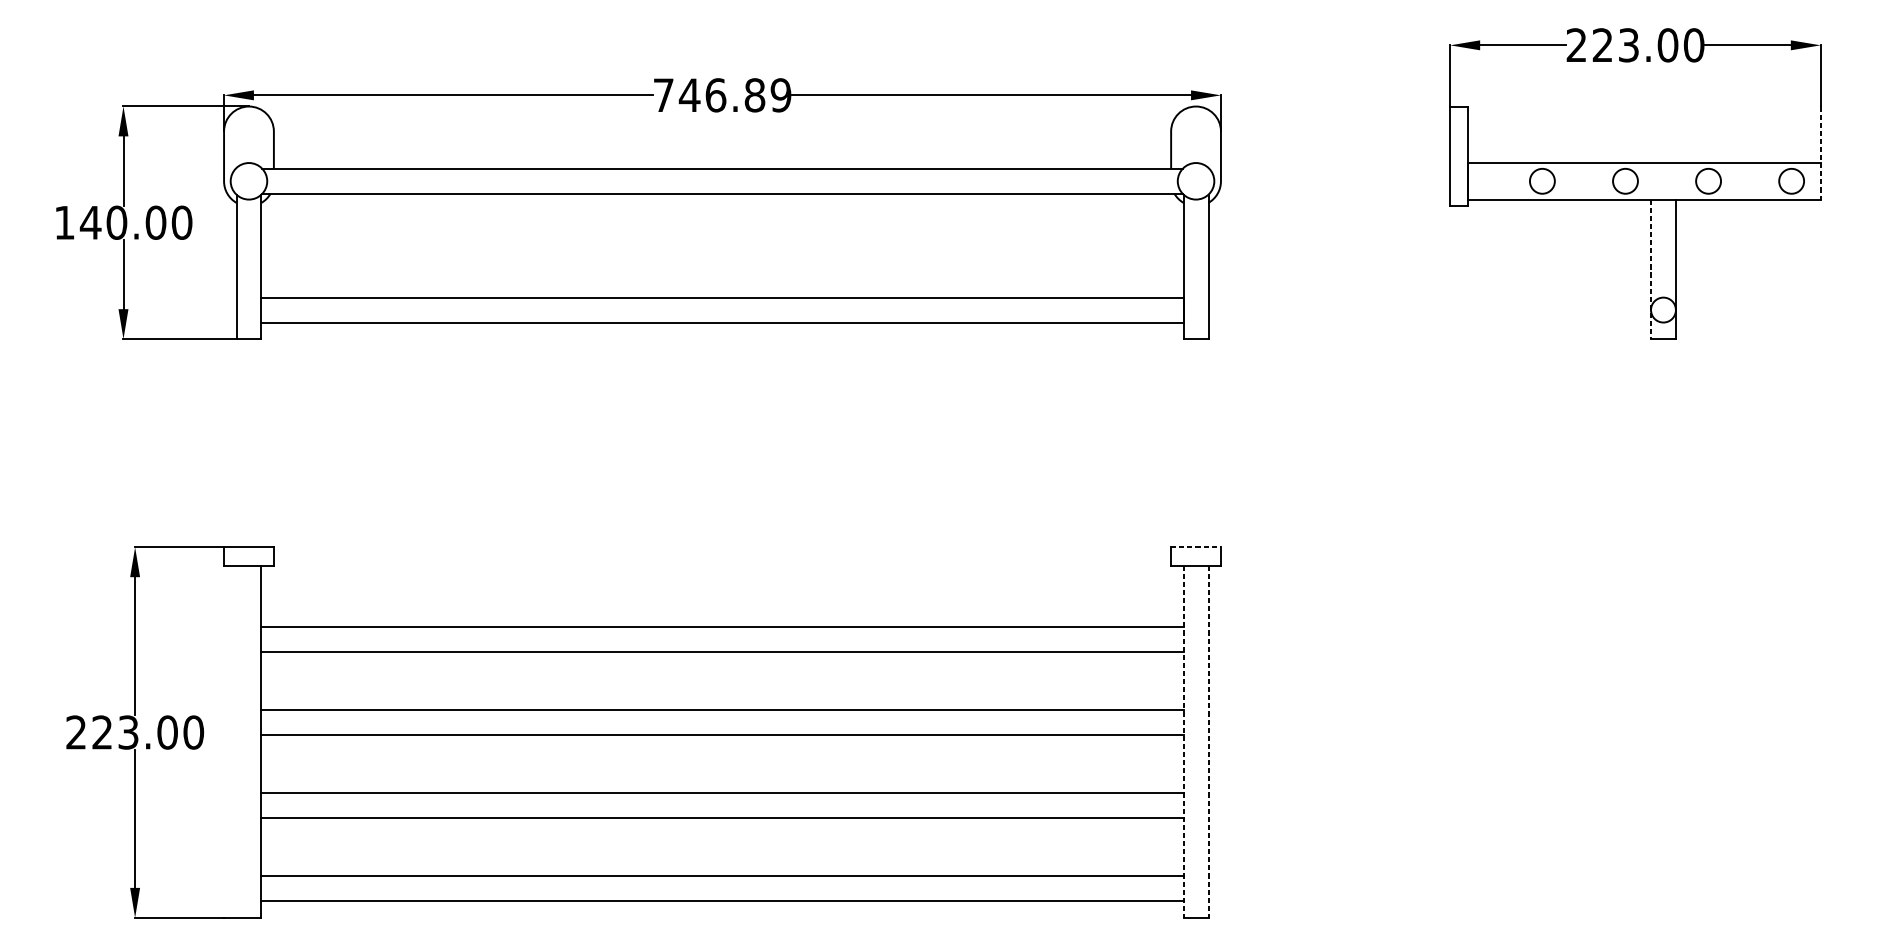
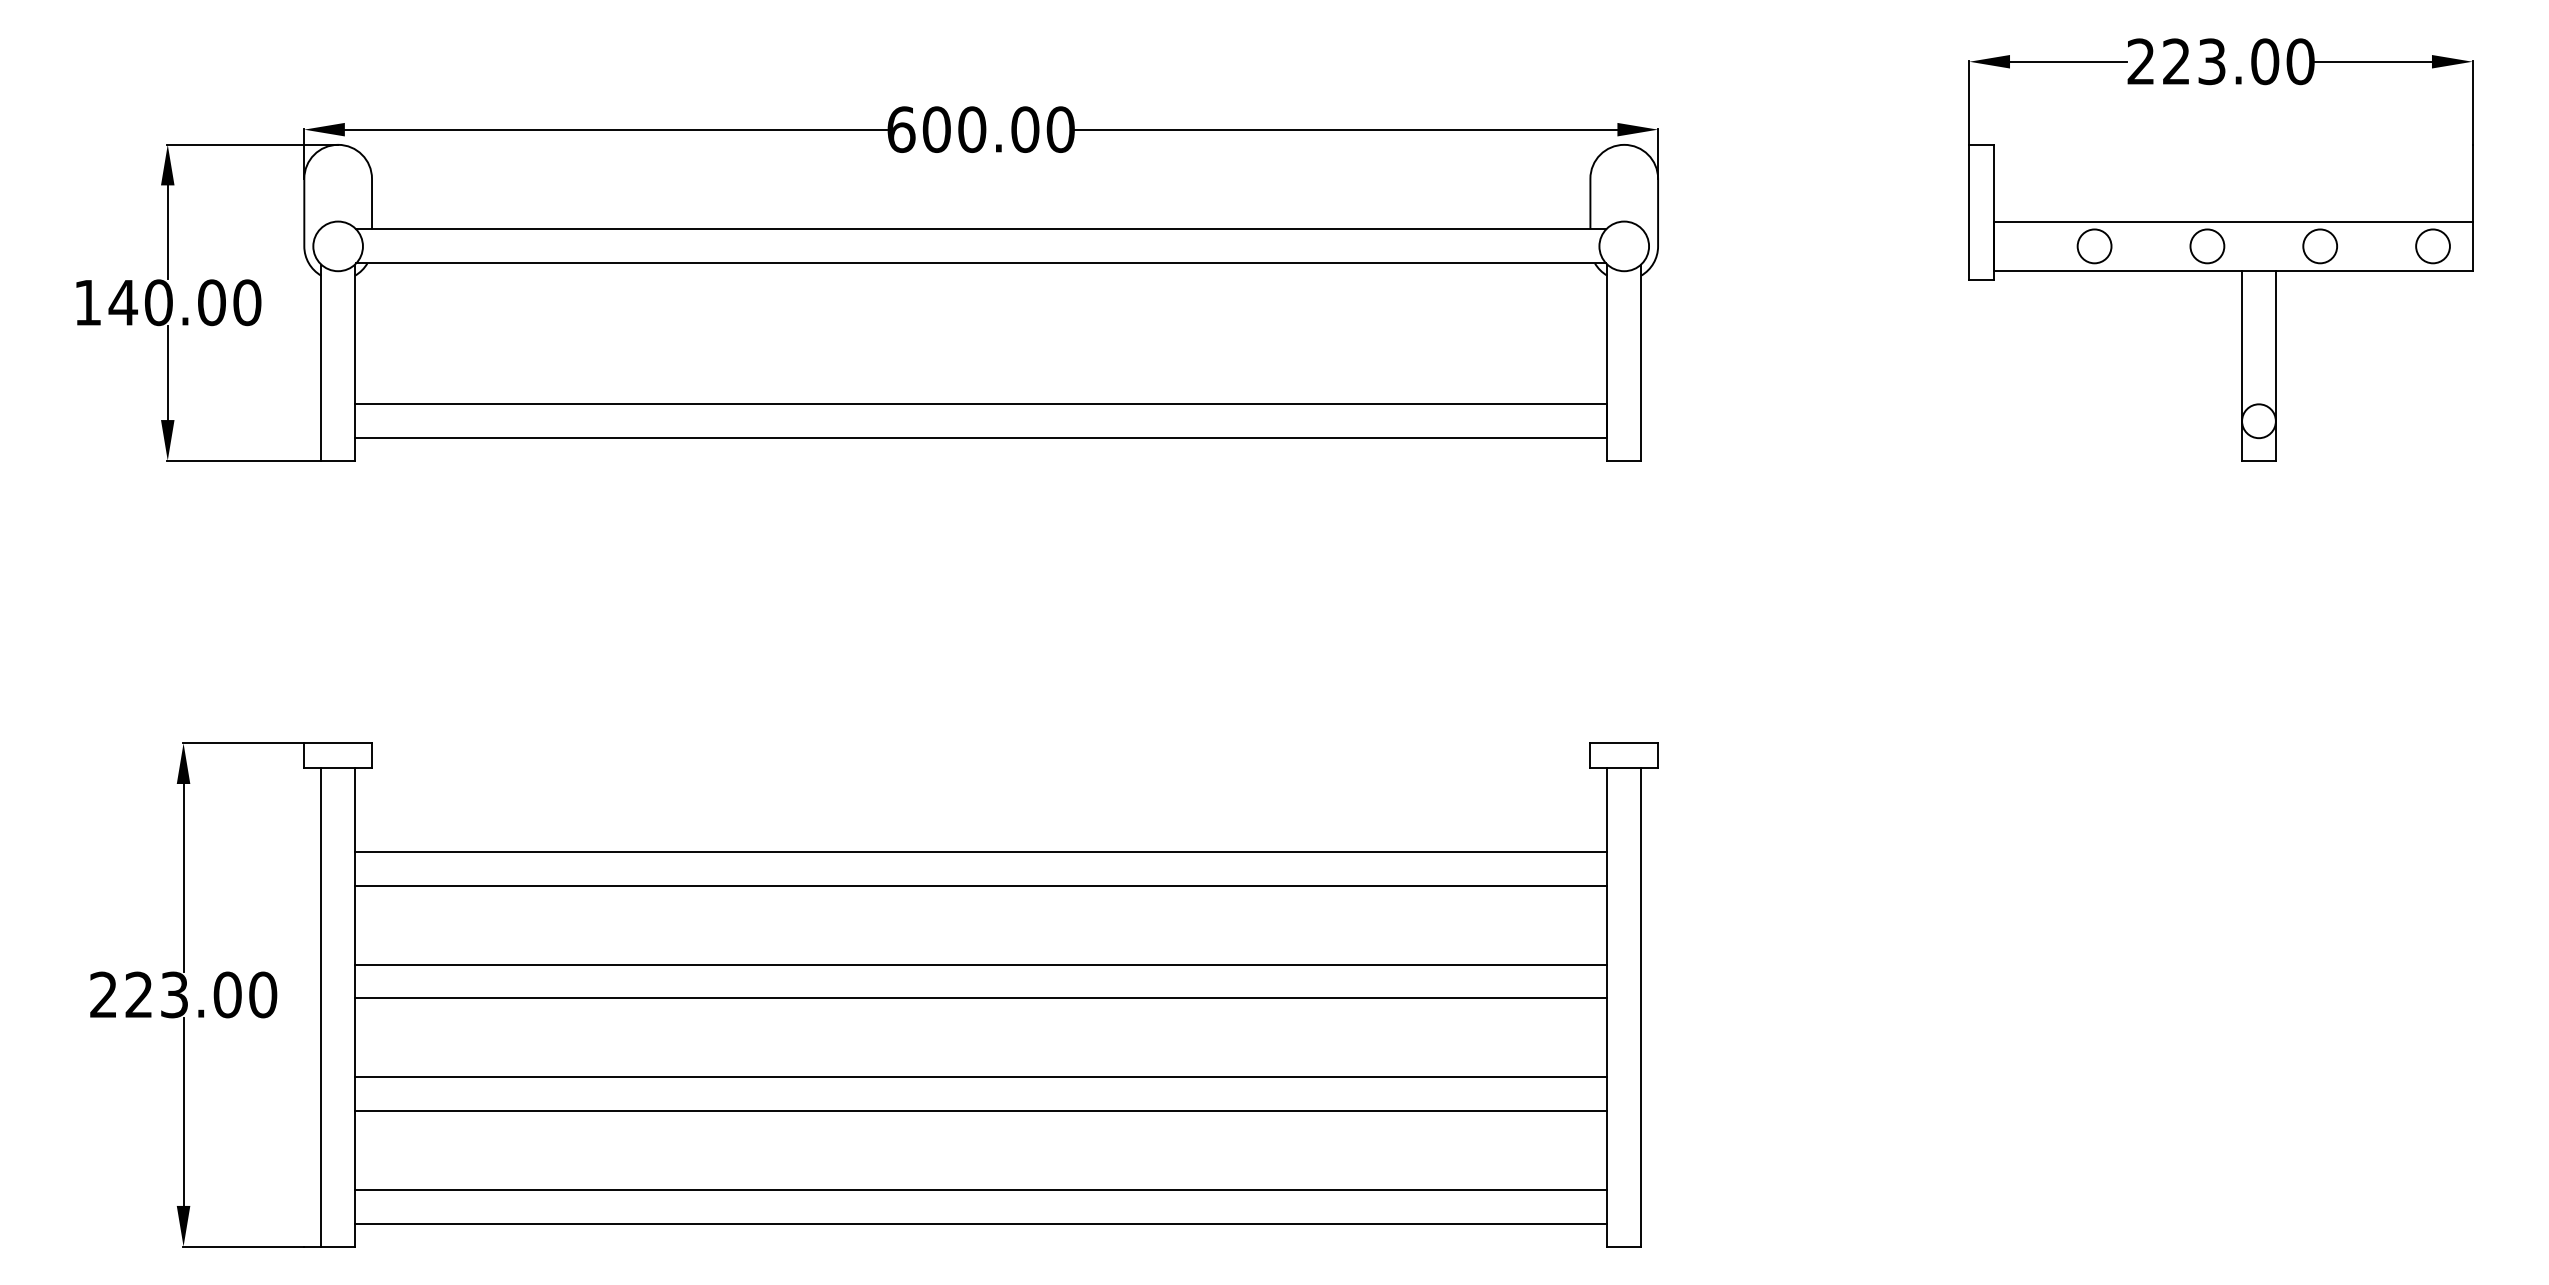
text: (721, 95) -> (980, 129), 746.89 -> 600.00
line: (1820, 153) -> (2472, 208), dashed -> solid
line: (1651, 269) -> (2242, 365), dashed -> solid
line: (1196, 547) -> (1624, 743), dashed -> solid
line: (236, 741) -> (321, 1007), added
line: (1183, 741) -> (1607, 1007), dashed -> solid
line: (1208, 741) -> (1641, 1007), dashed -> solid

